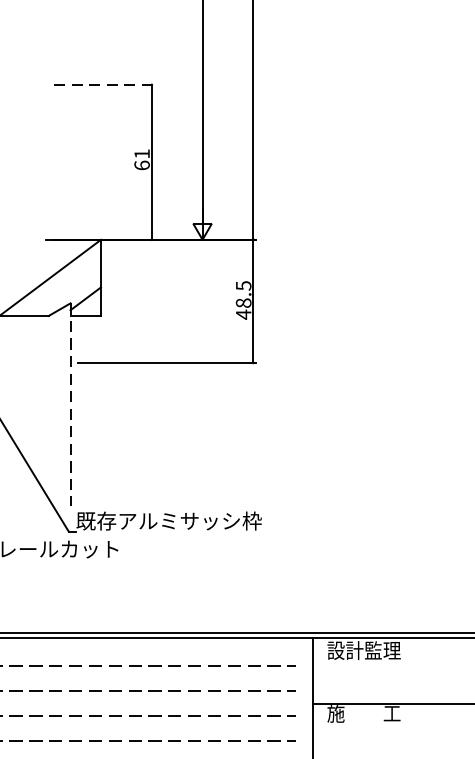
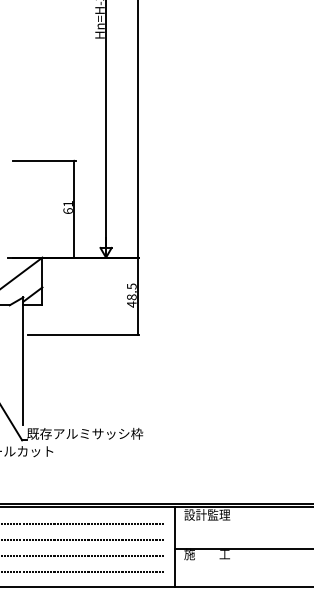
line: (104, 84) -> (44, 160), dashed -> solid
line: (70, 405) -> (23, 361), dashed -> solid

